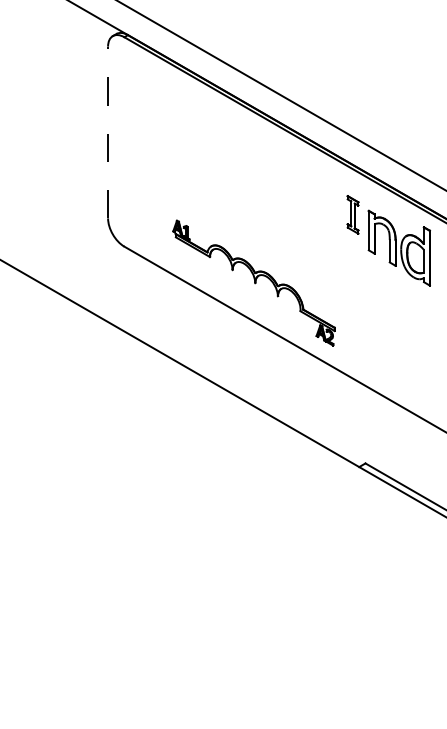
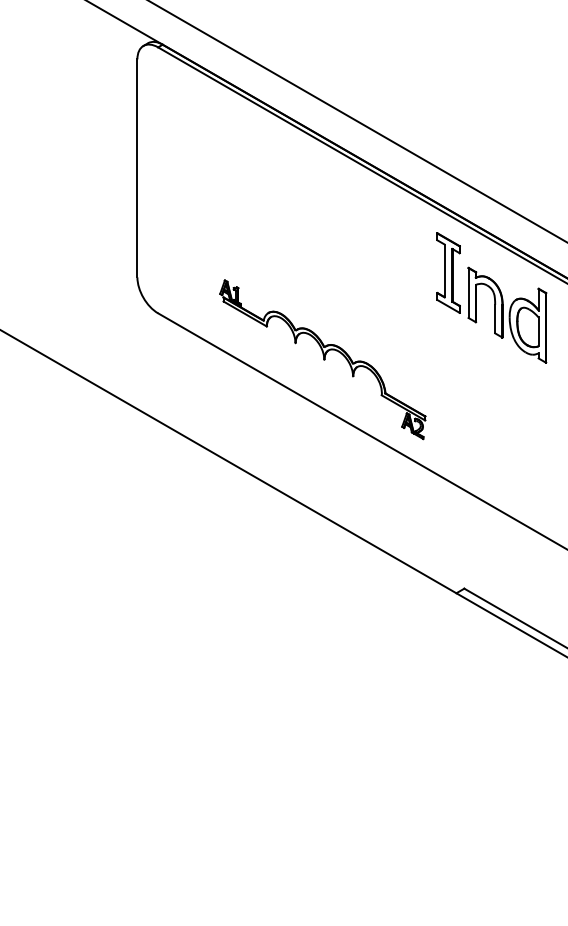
line: (108, 131) -> (137, 167), dashed -> solid
part: (353, 214) -> (448, 272), size x1.67

